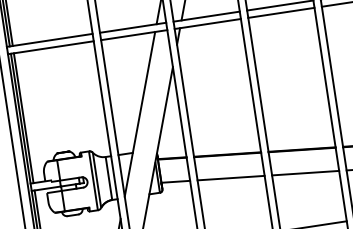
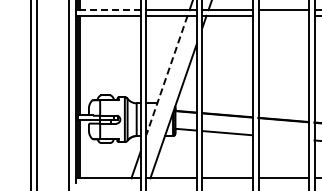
line: (281, 12) -> (283, 15), removed
line: (50, 40) -> (108, 10), solid -> dashed
line: (139, 114) -> (166, 75), solid -> dashed
line: (305, 172) -> (283, 137), removed

